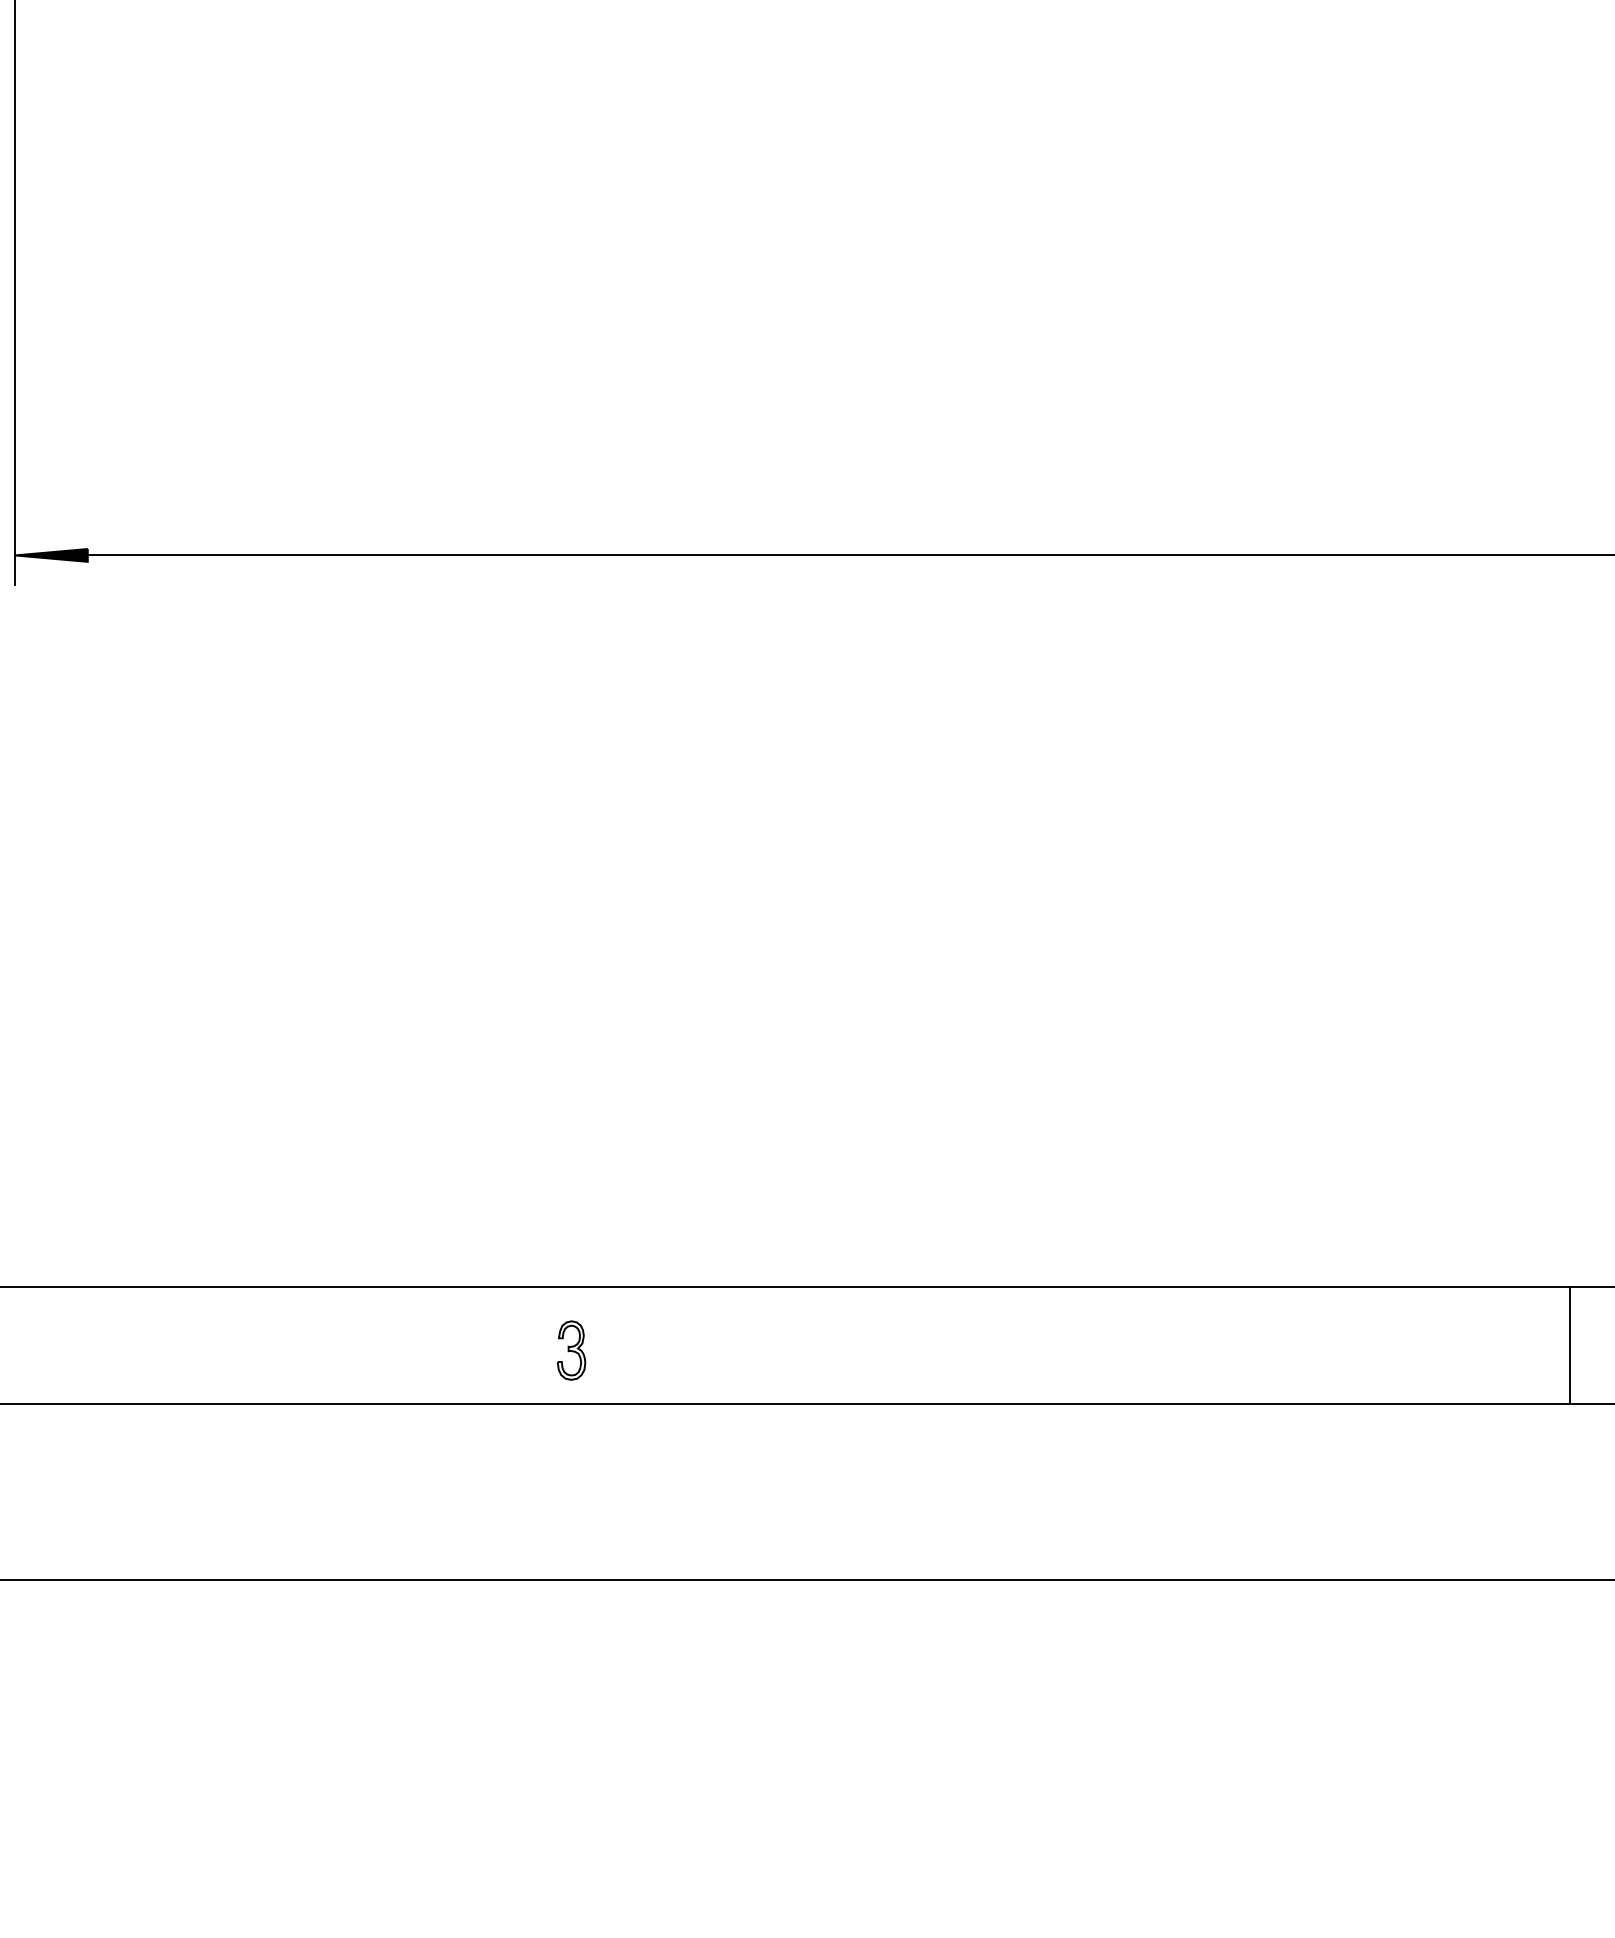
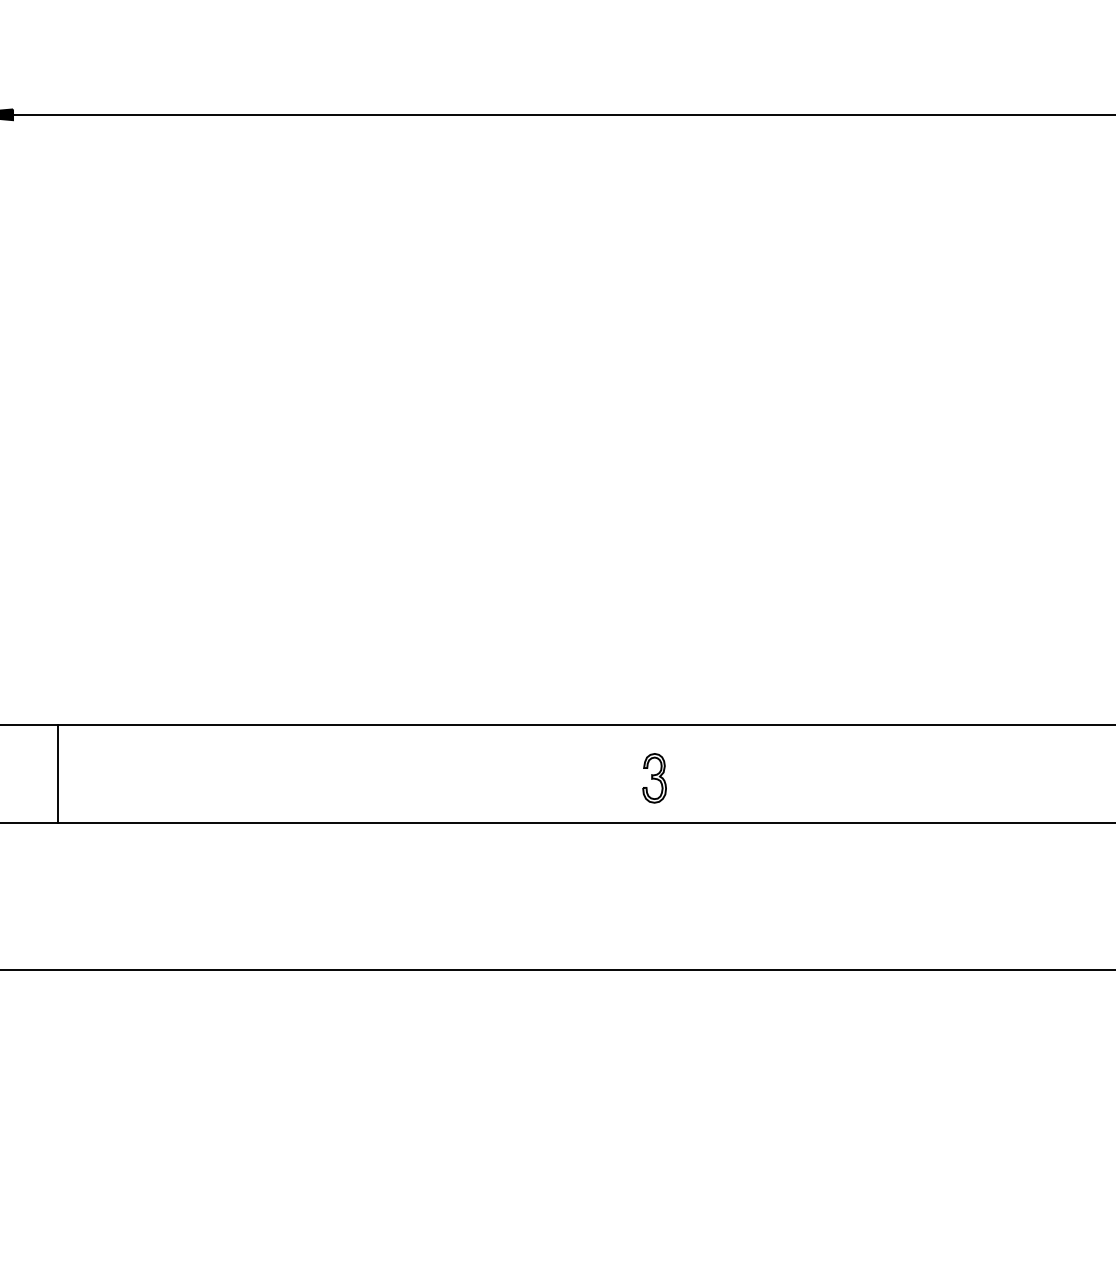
line: (141, 1344) -> (57, 773), added
part: (571, 1350) -> (654, 778), moved

